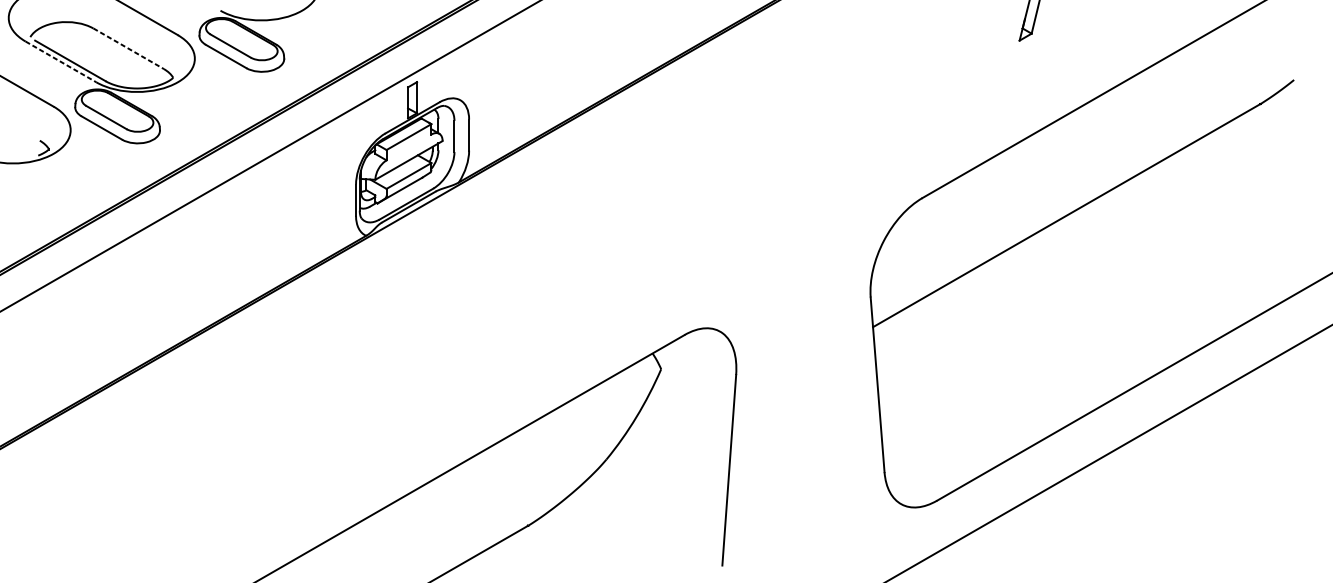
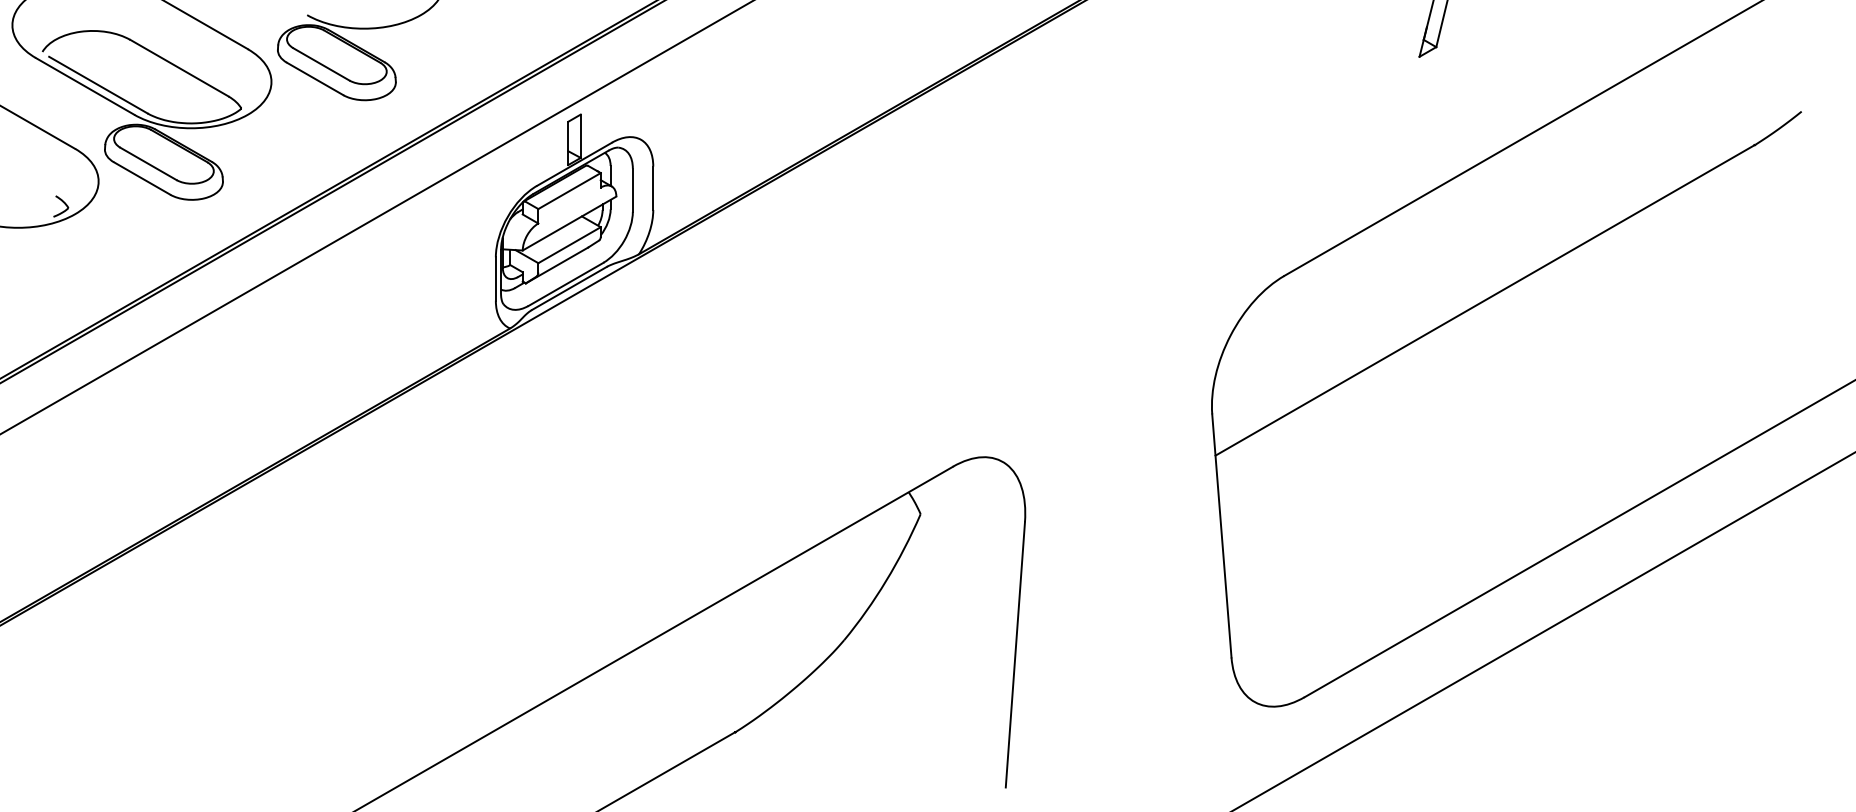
line: (128, 49) -> (179, 68), dashed -> solid
line: (61, 61) -> (85, 86), dashed -> solid

